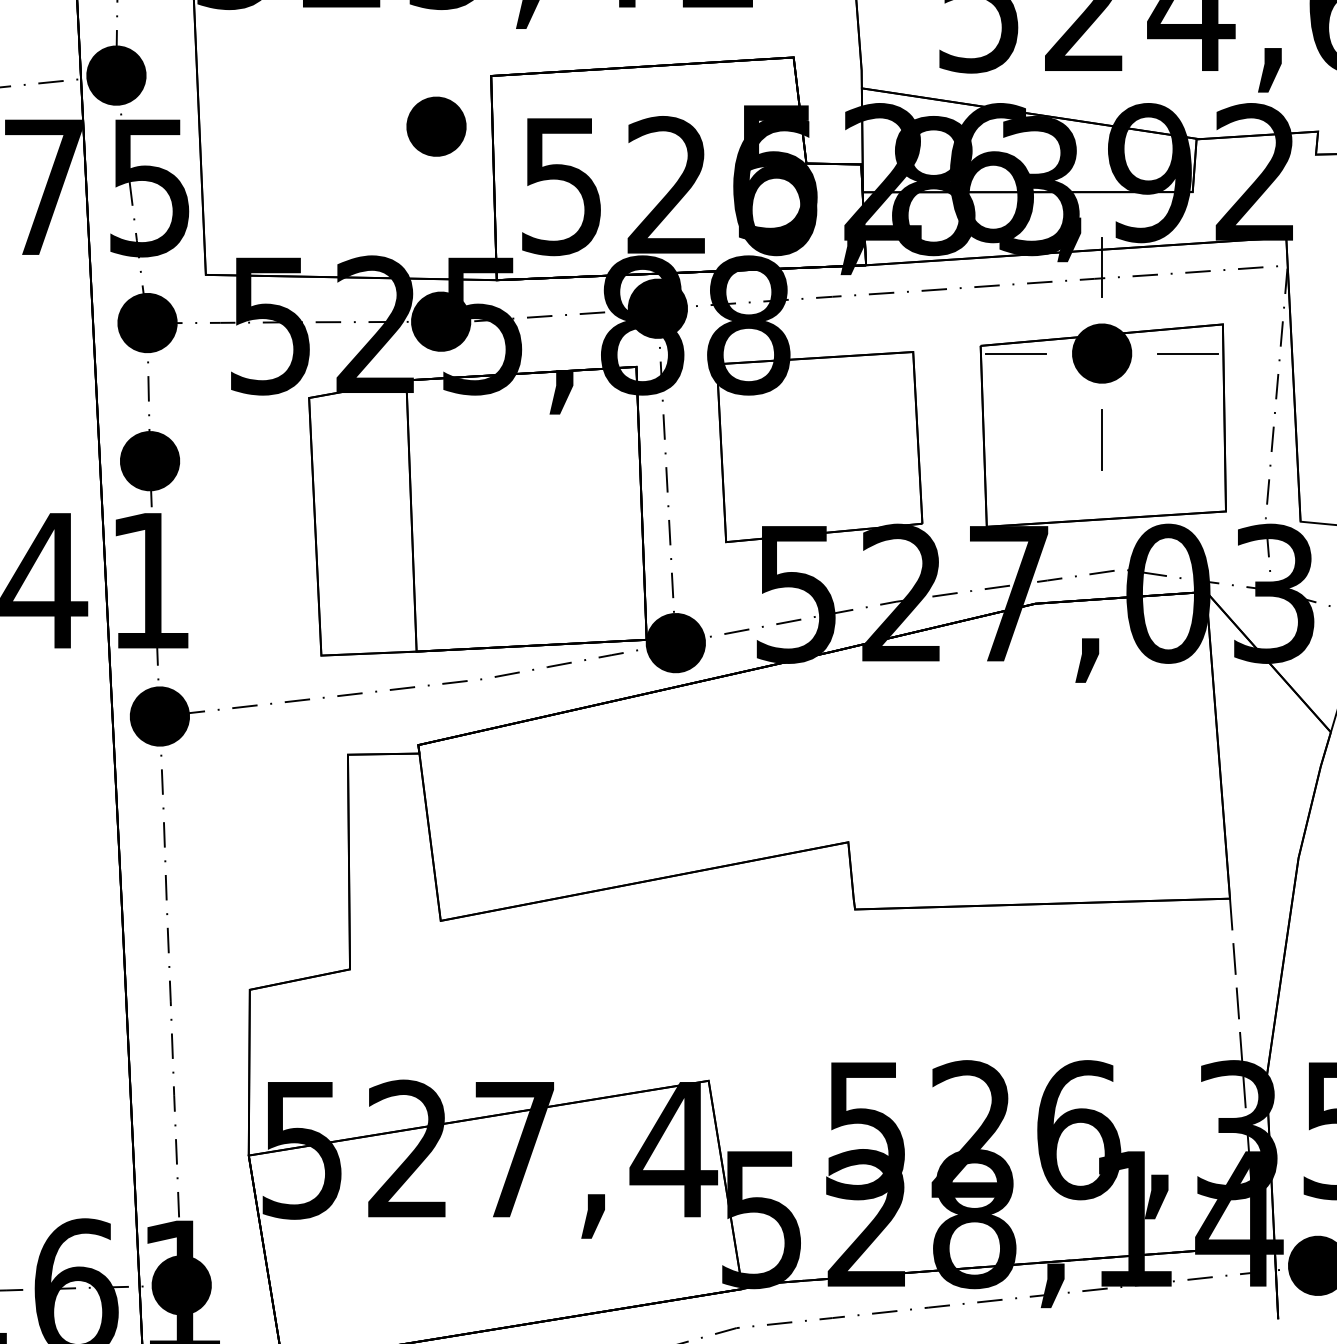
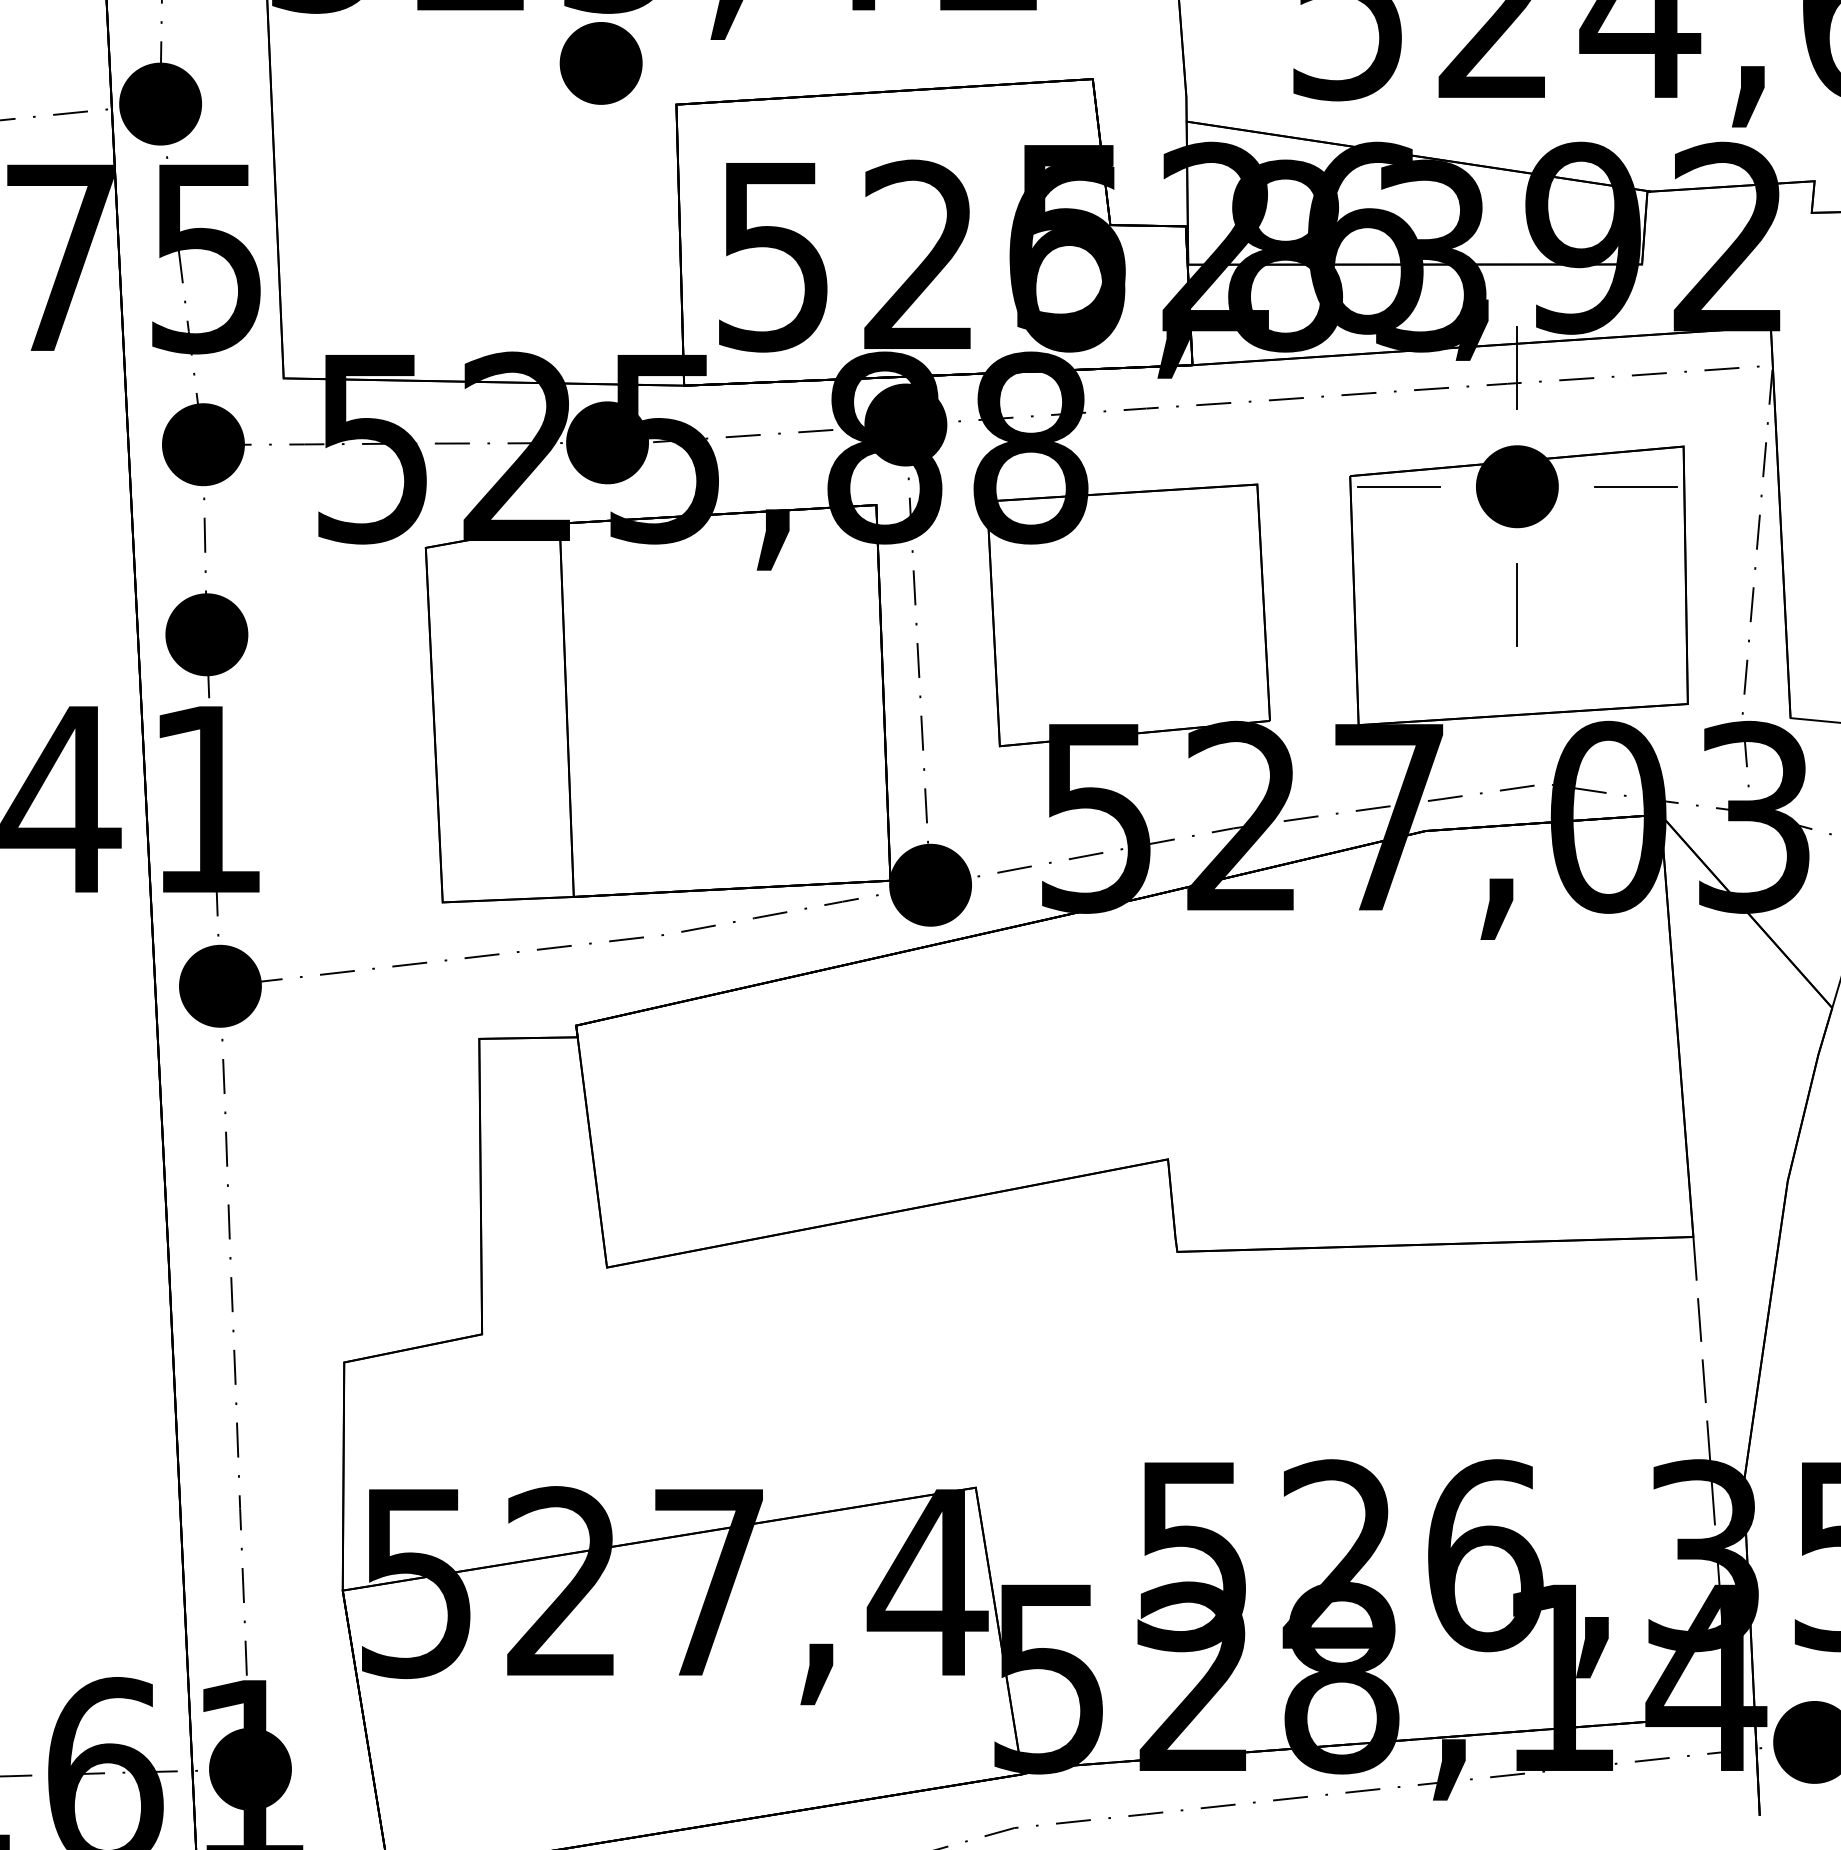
part: (436, 126) -> (600, 63), moved

